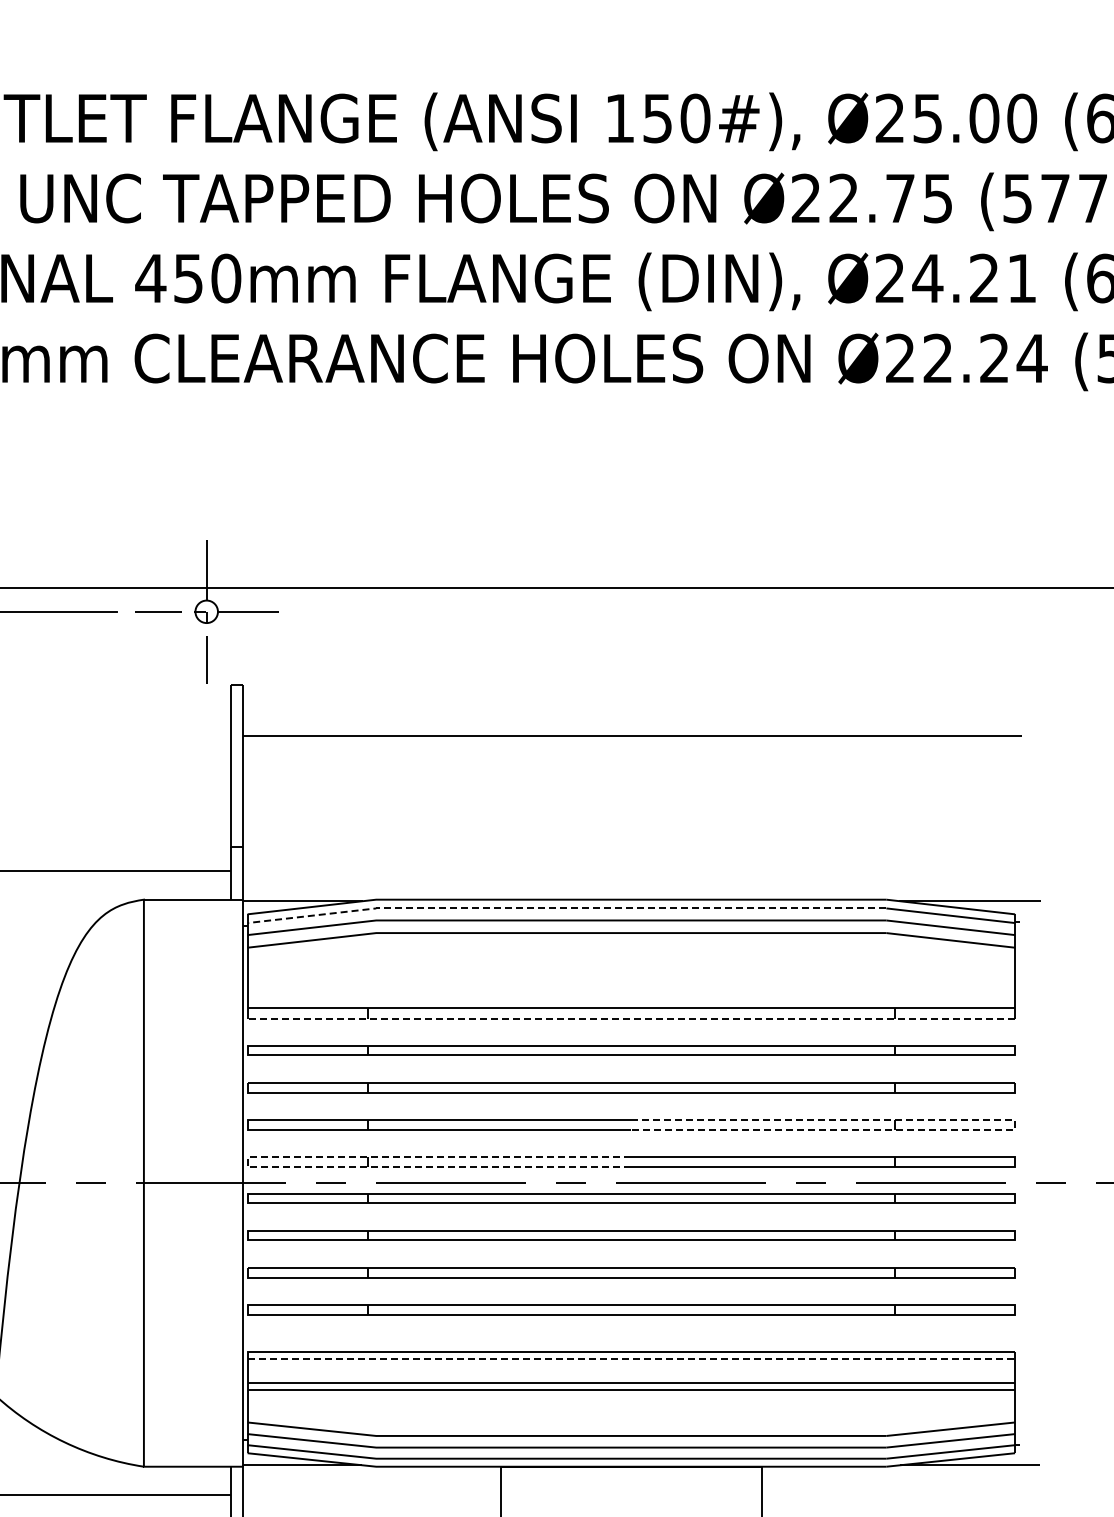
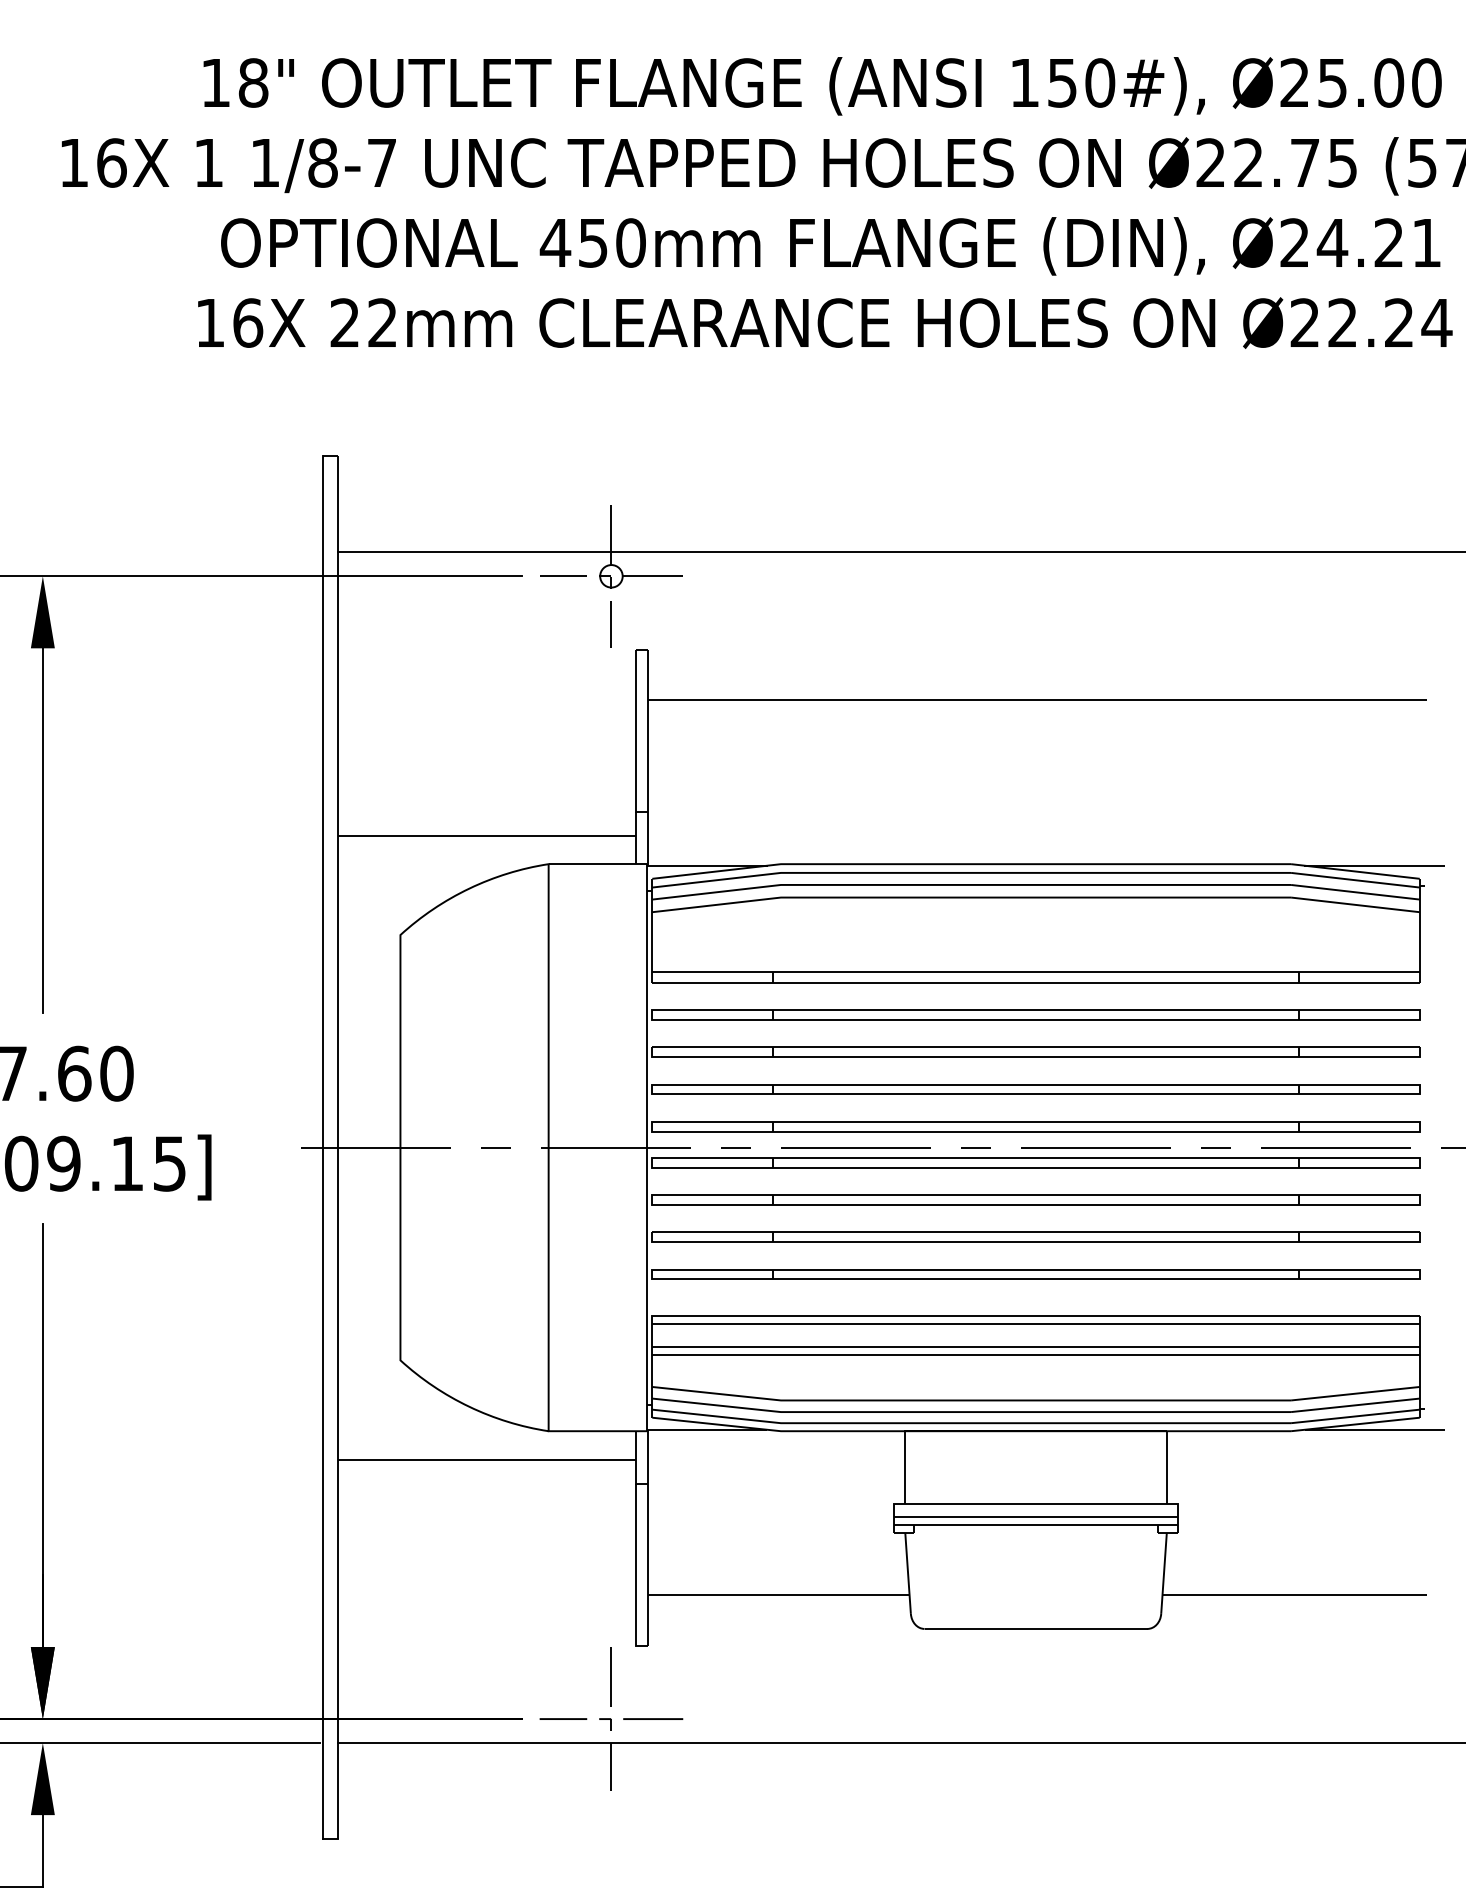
line: (565, 908) -> (970, 872), dashed -> solid
line: (631, 1019) -> (1036, 983), dashed -> solid
line: (1014, 1125) -> (1419, 1089), dashed -> solid
line: (247, 1162) -> (652, 1126), dashed -> solid
line: (631, 1359) -> (1036, 1323), dashed -> solid

